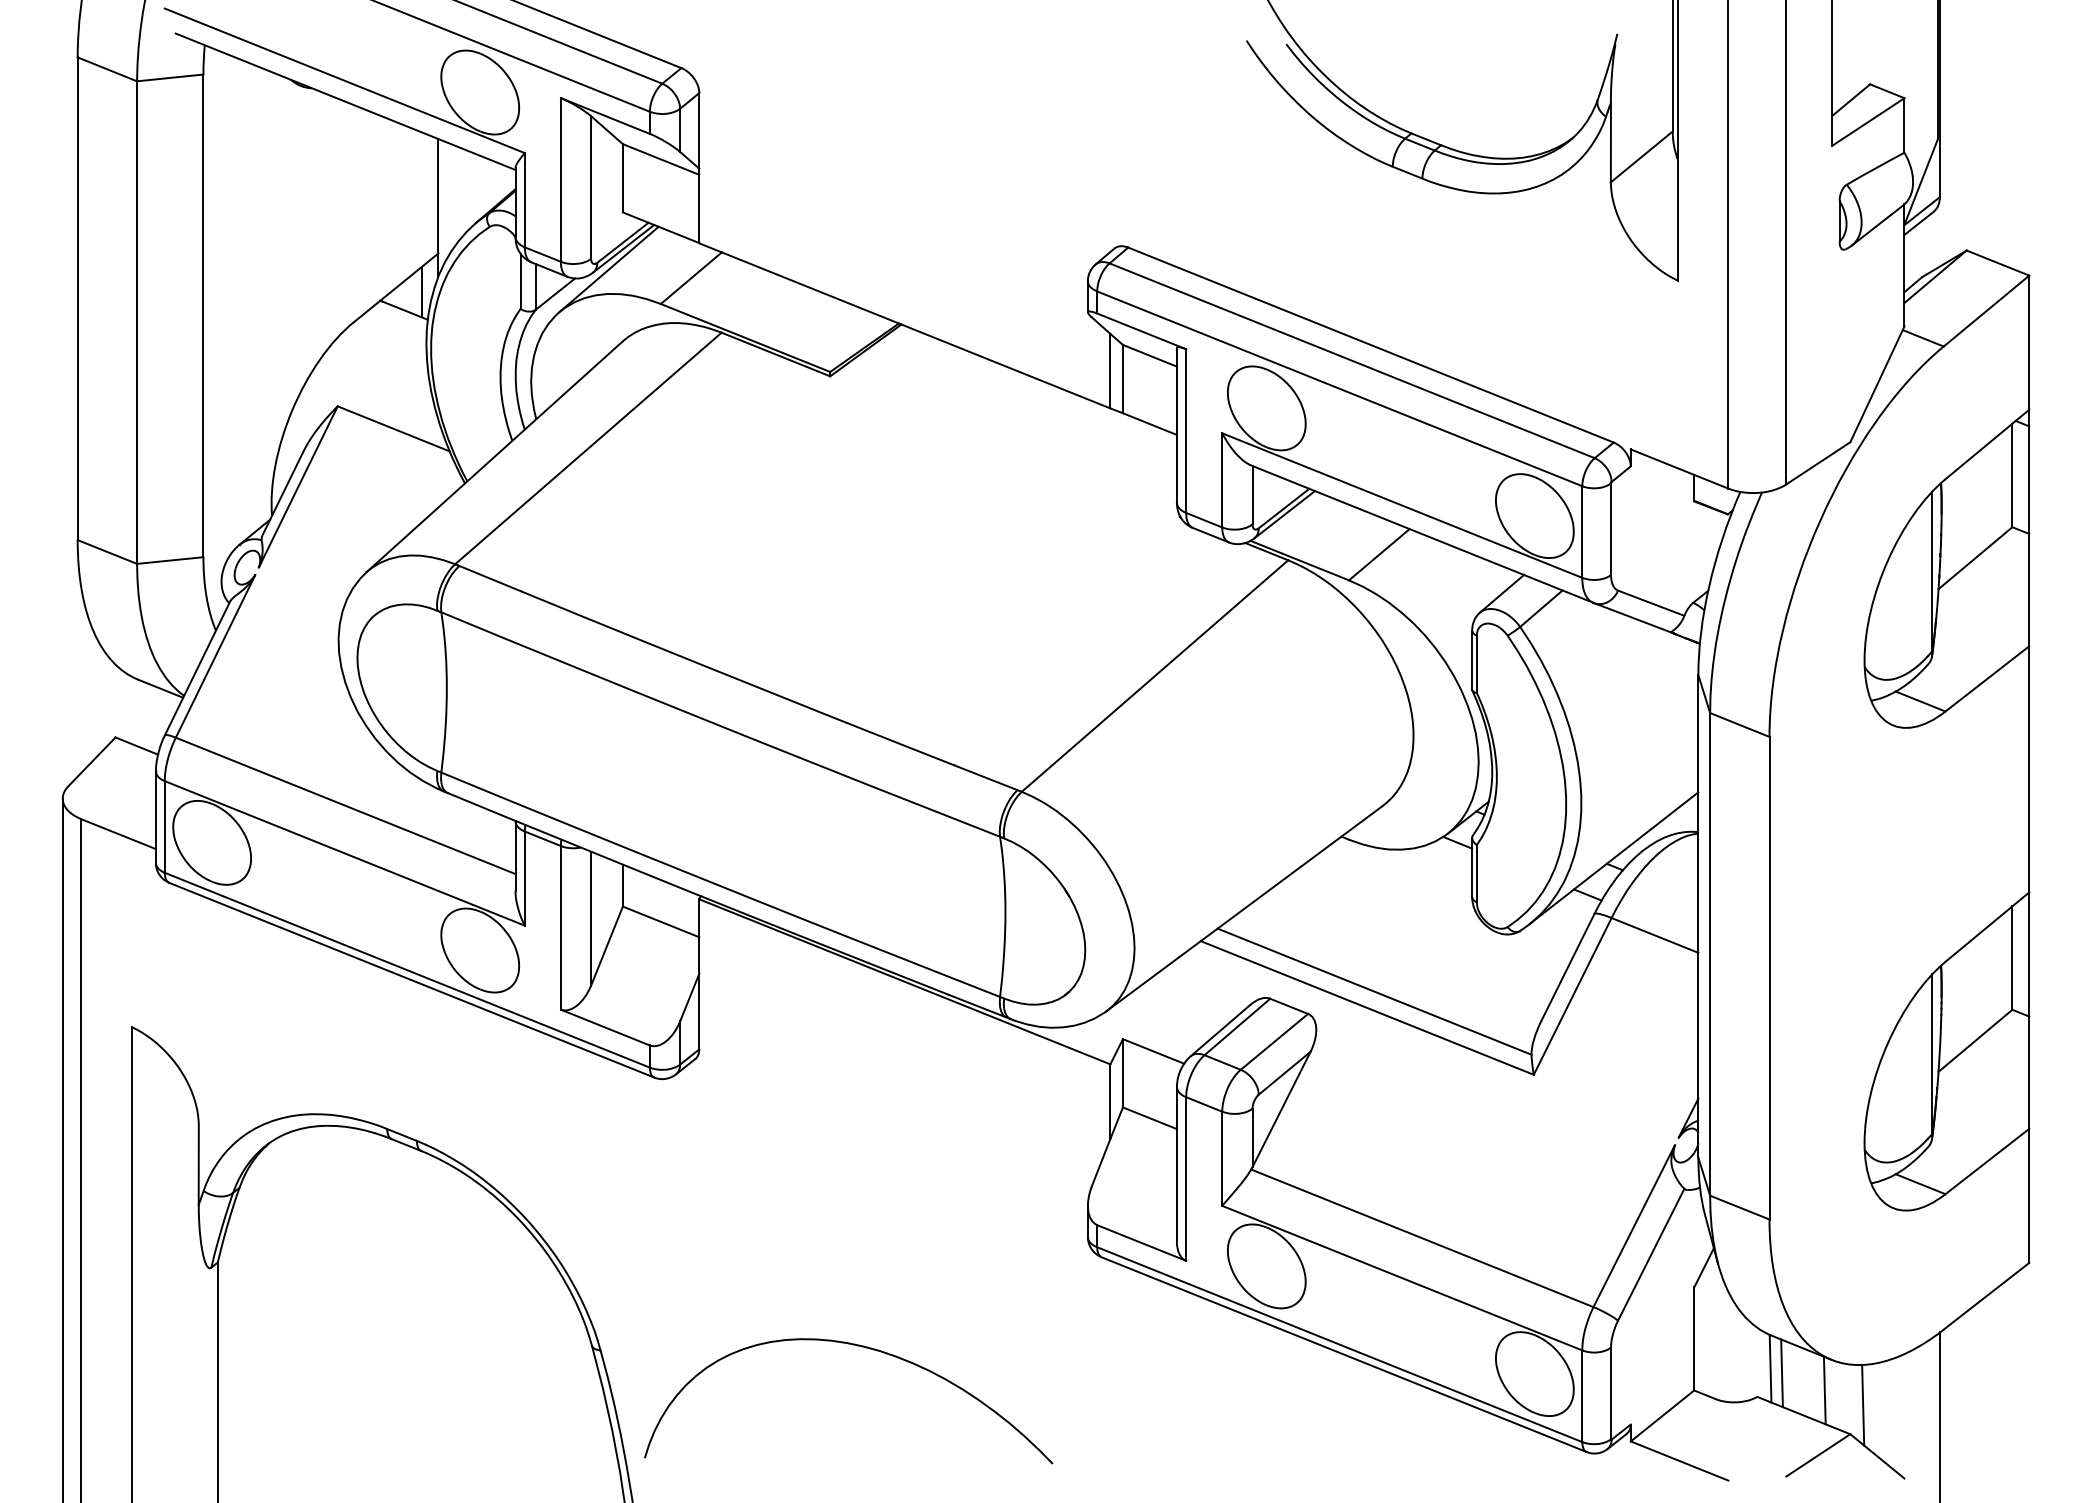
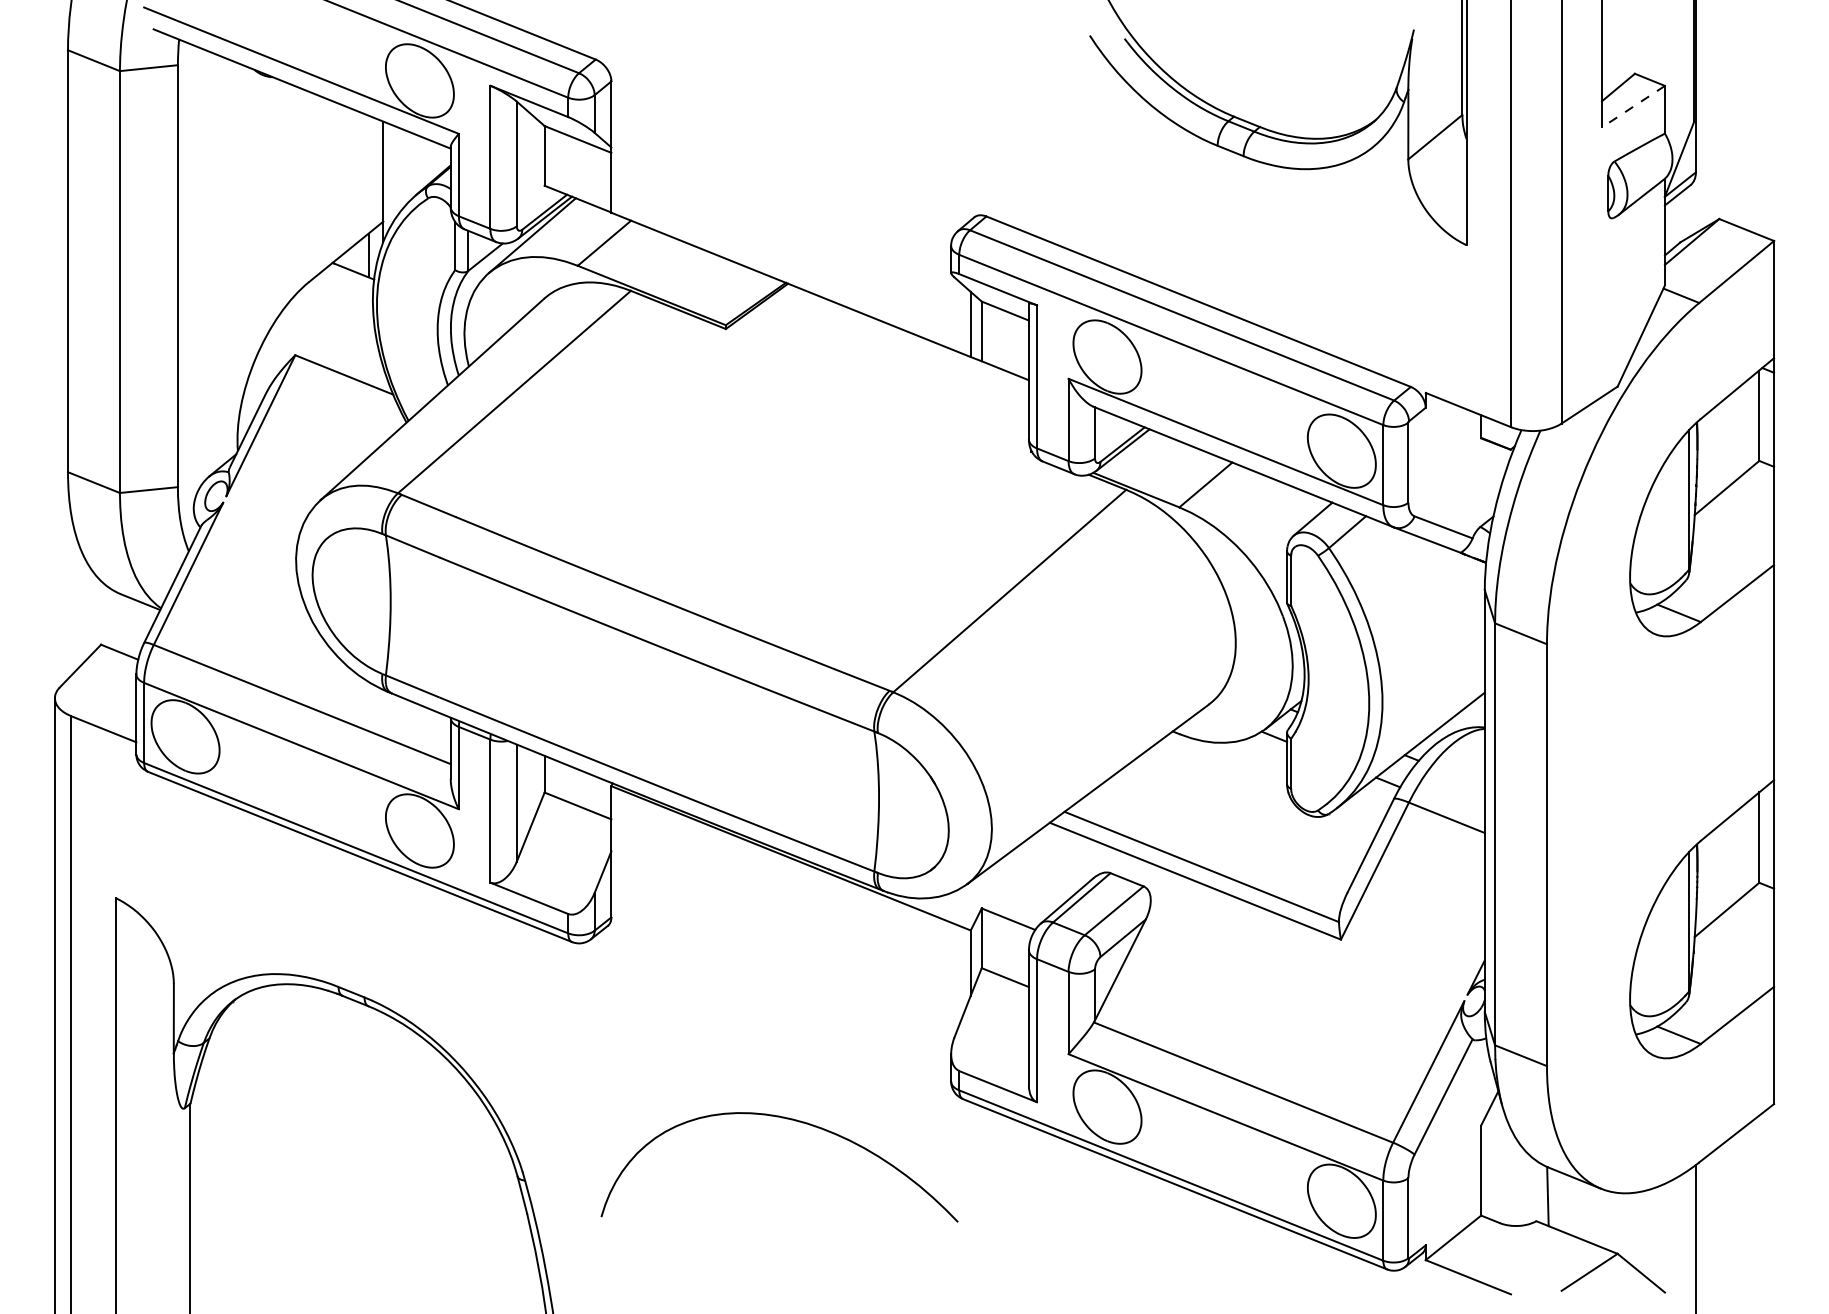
line: (1868, 122) -> (1633, 107), solid -> dashed
curve: (861, 1347) -> (790, 1120), moved
line: (1781, 1373) -> (1557, 1200), removed
line: (1824, 1390) -> (1595, 1215), removed
line: (1863, 1404) -> (1629, 1227), removed

